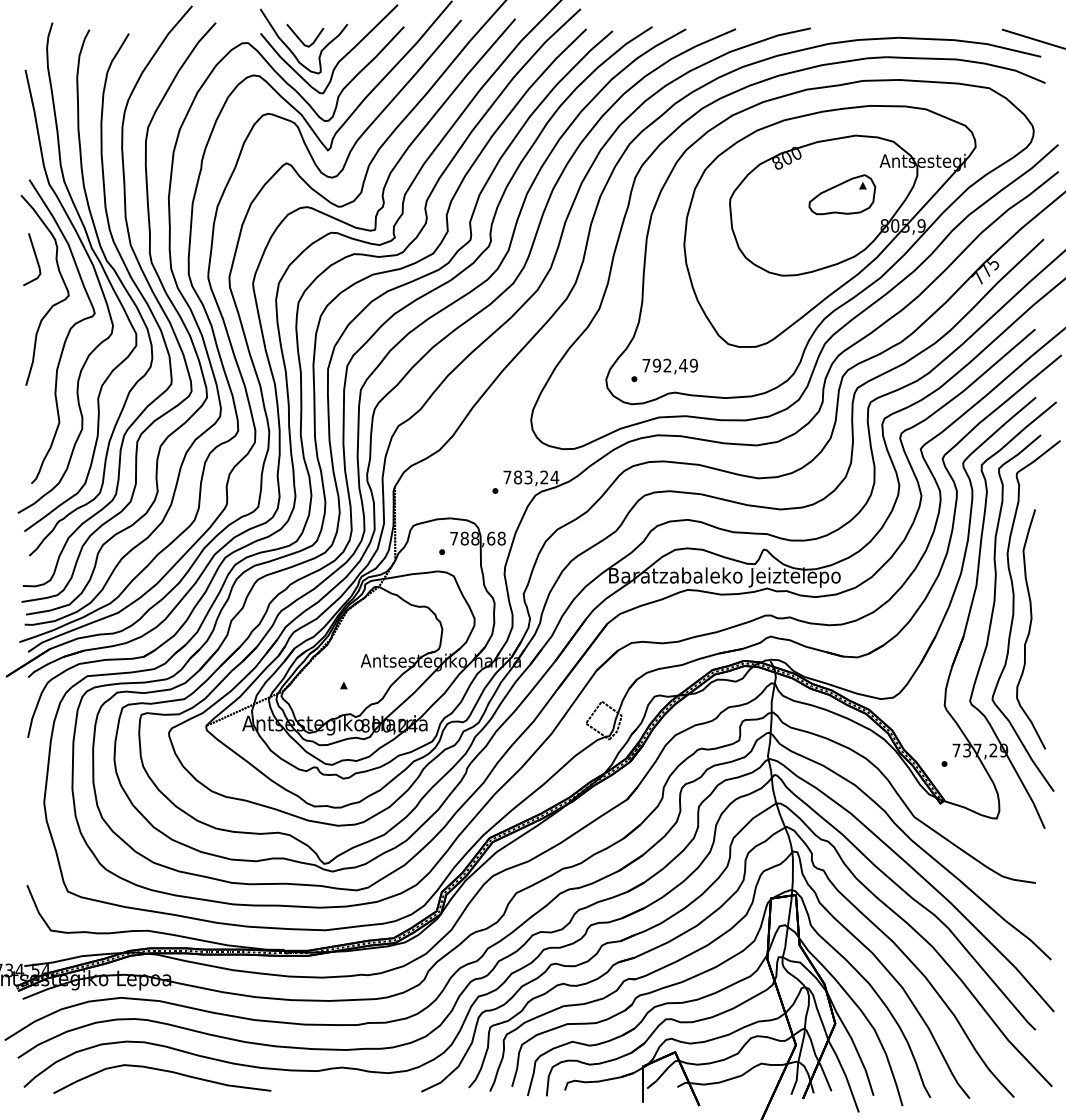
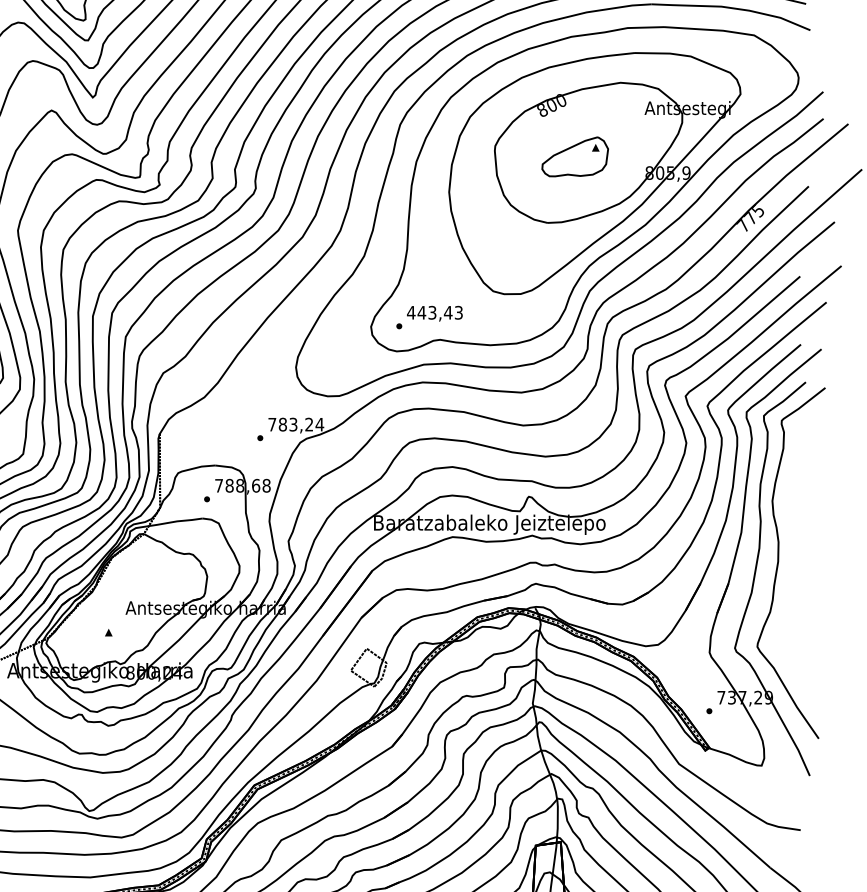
part: (842, 194) -> (575, 156), moved
text: (670, 365) -> (435, 312), 792,49 -> 443,43
curve: (1030, 629) -> (795, 576), removed

